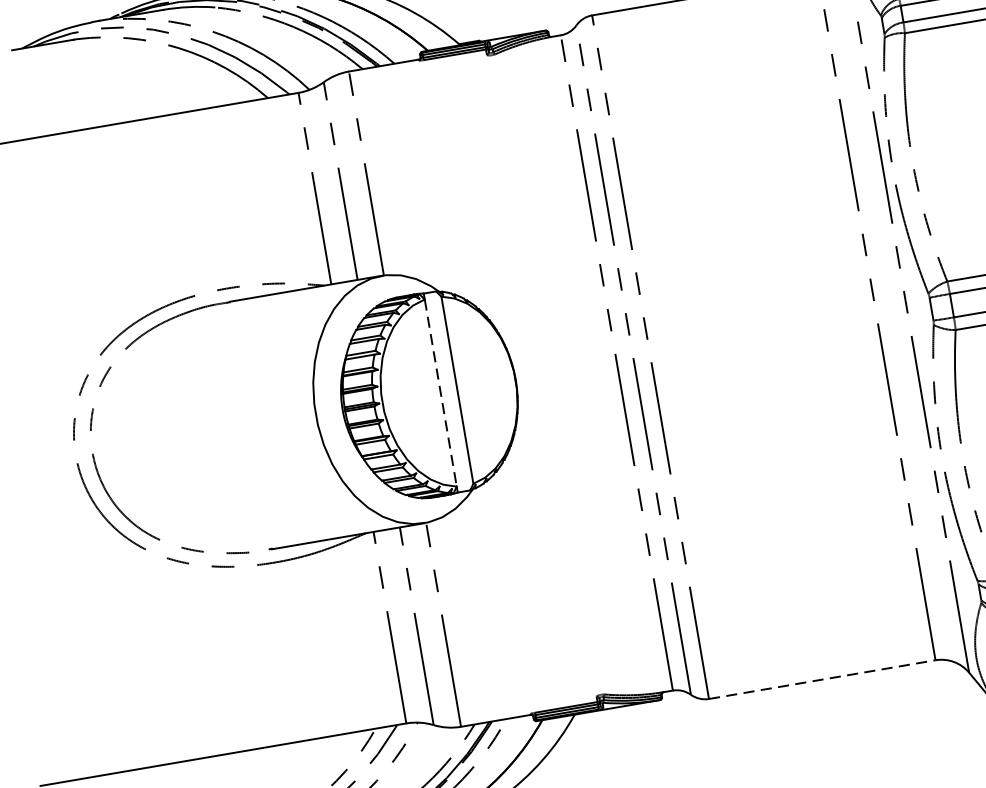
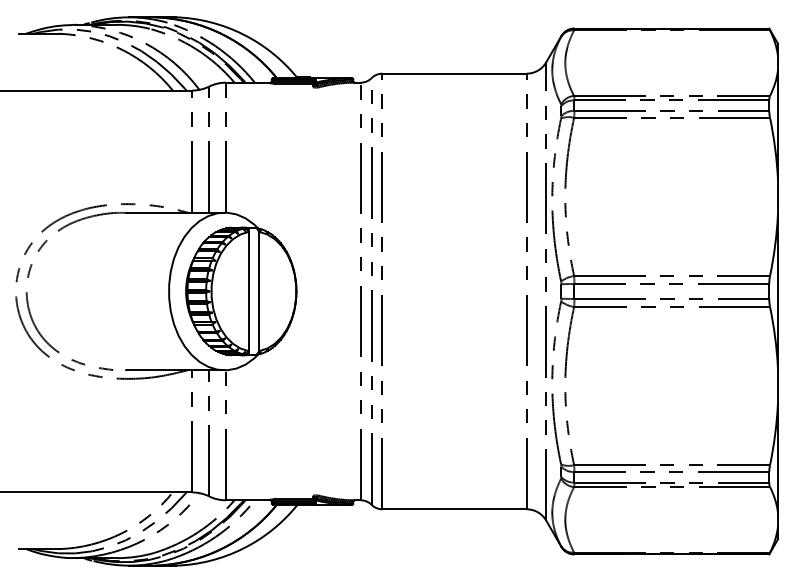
line: (440, 393) -> (248, 291), dashed -> solid
line: (823, 679) -> (455, 509), dashed -> solid

